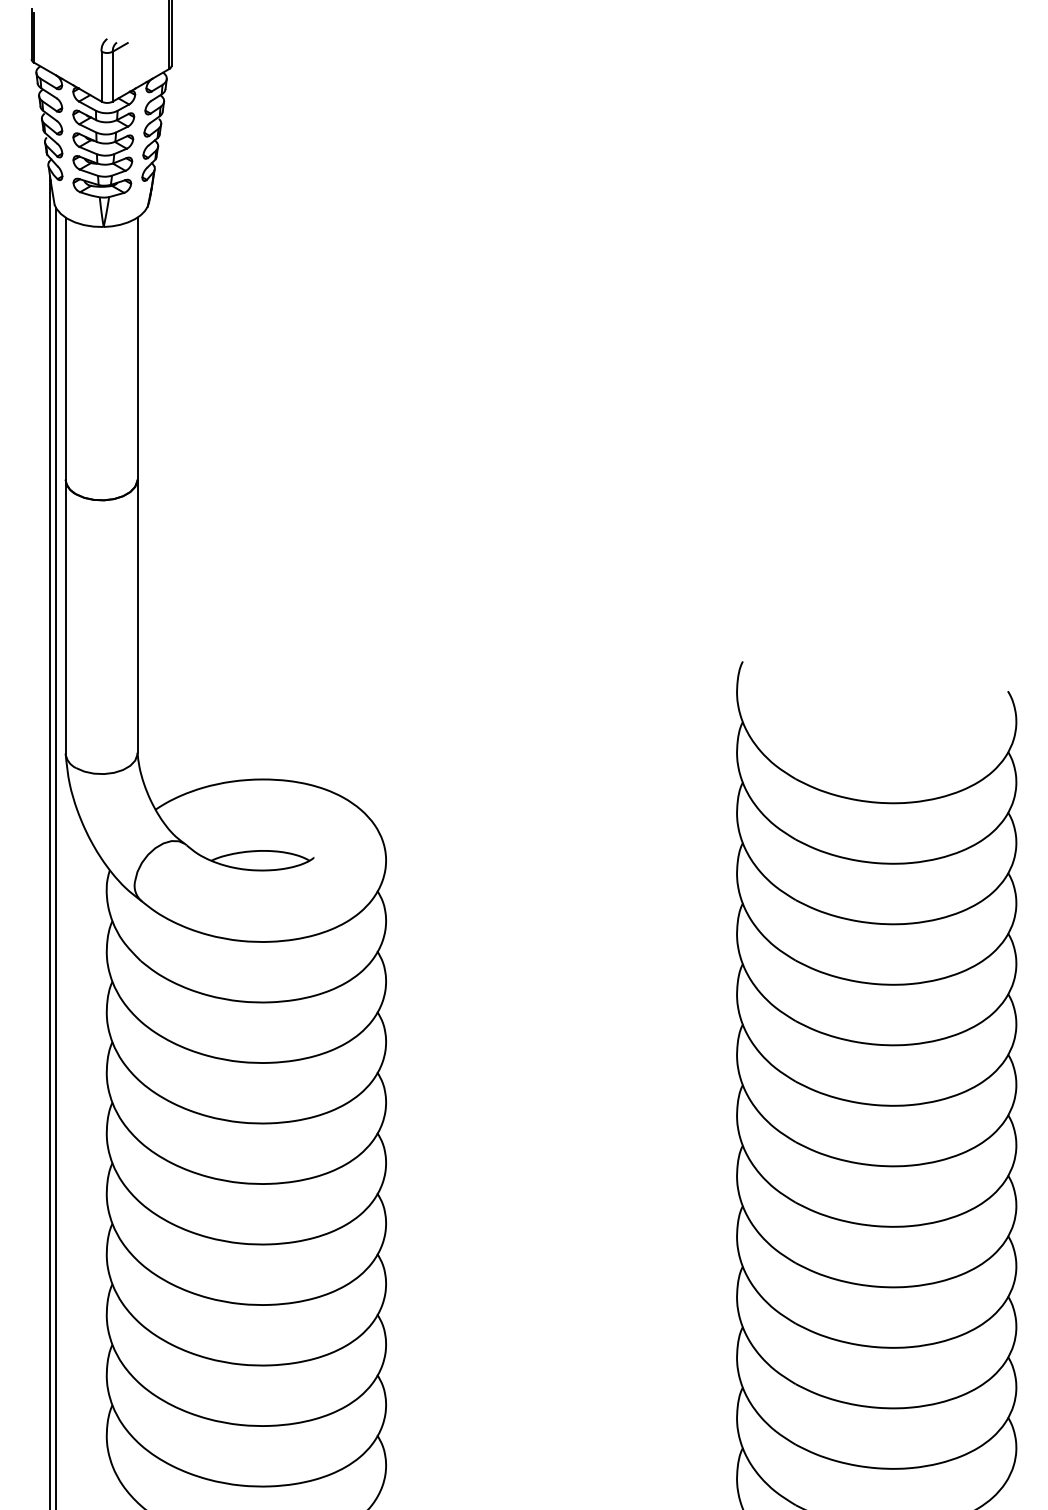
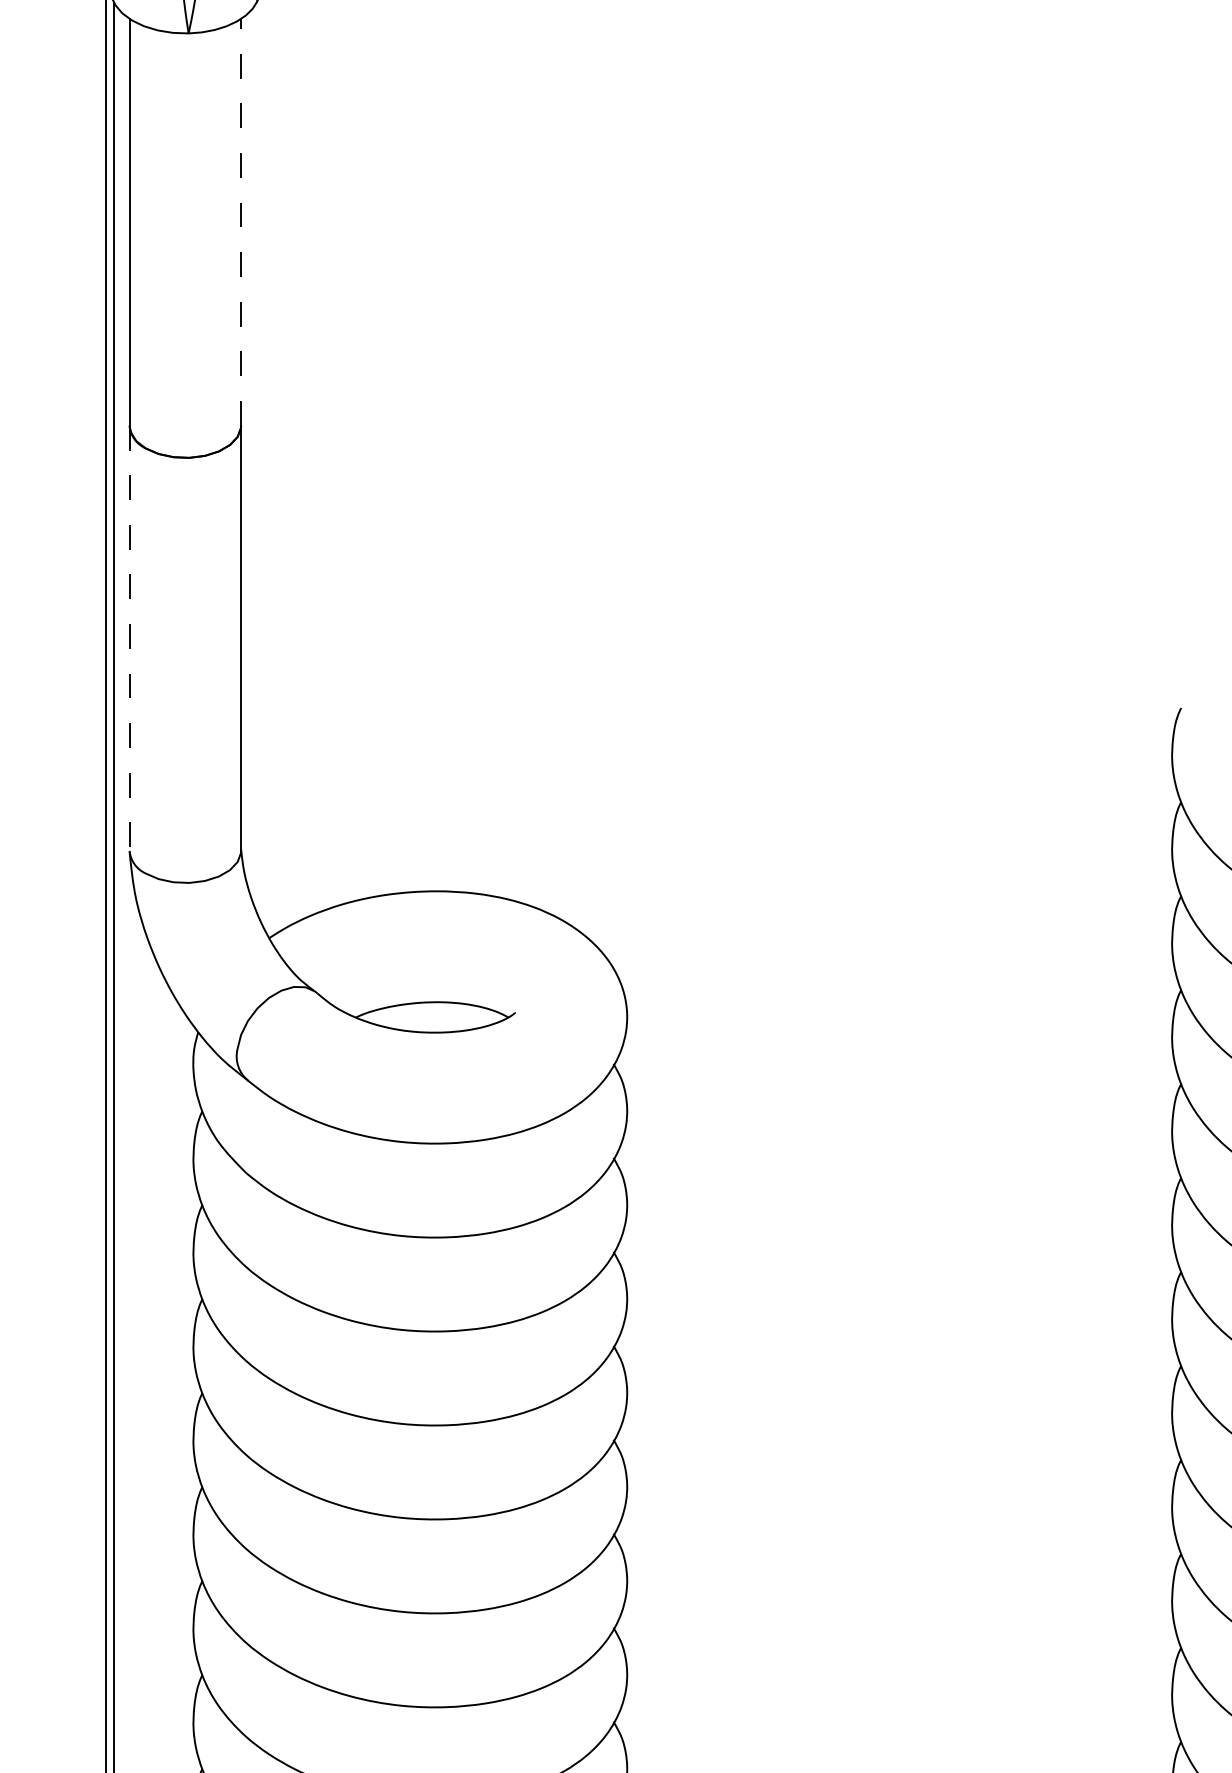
line: (137, 348) -> (241, 222), solid -> dashed
line: (65, 616) -> (129, 638), solid -> dashed

